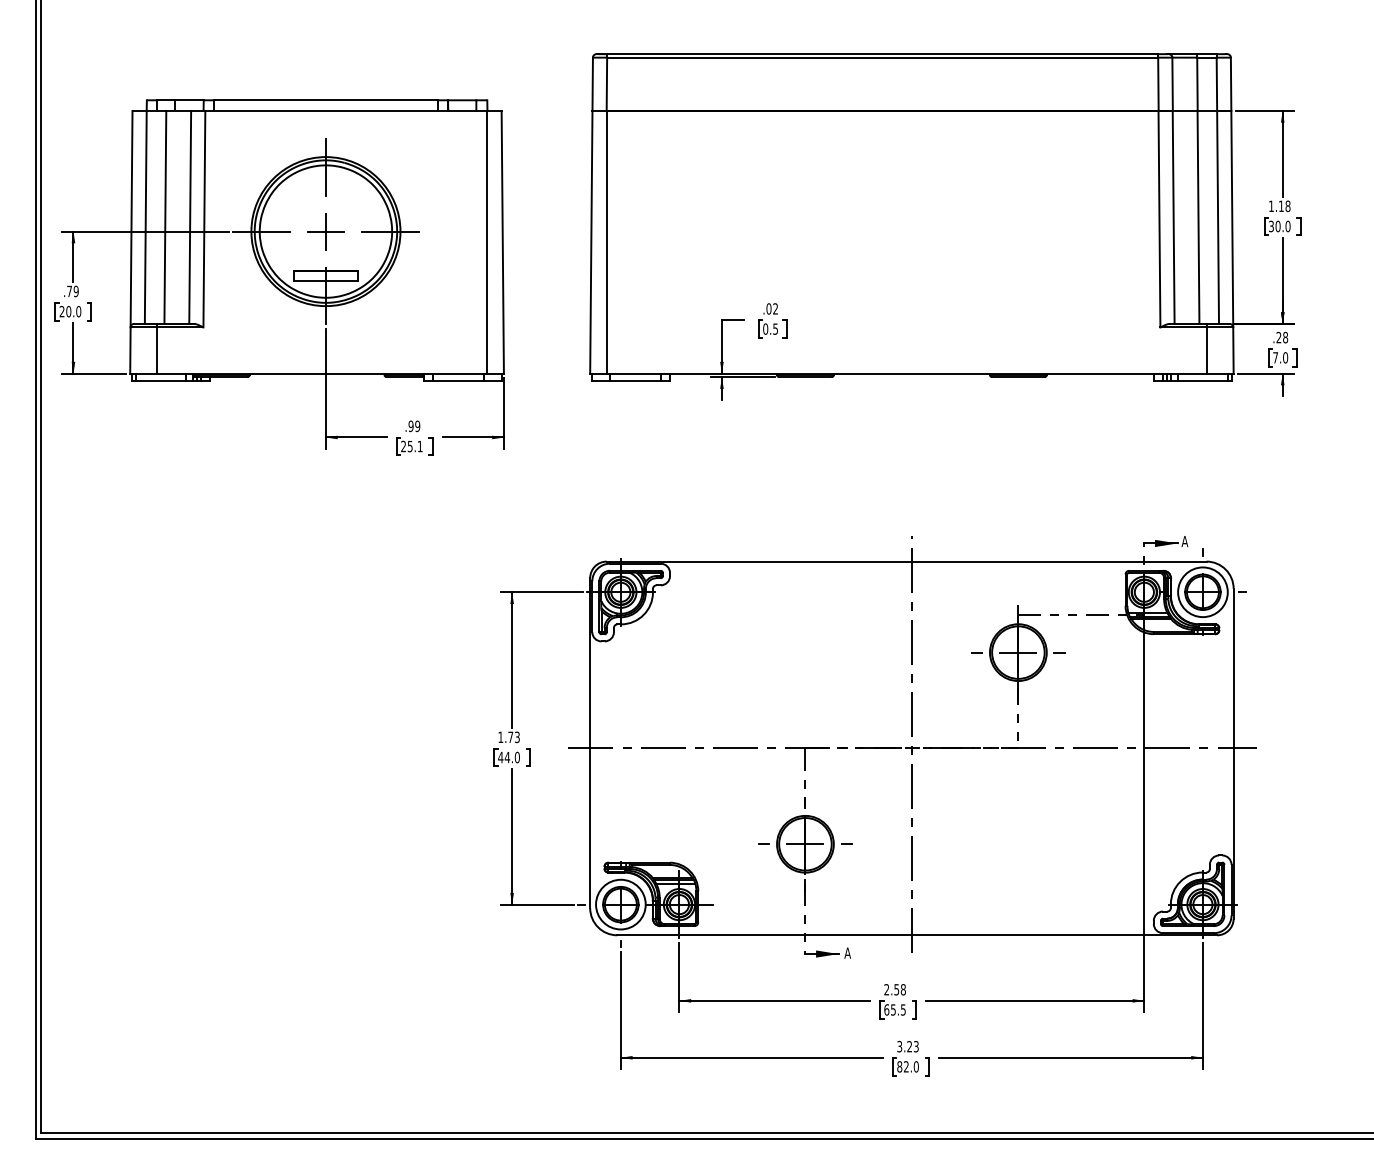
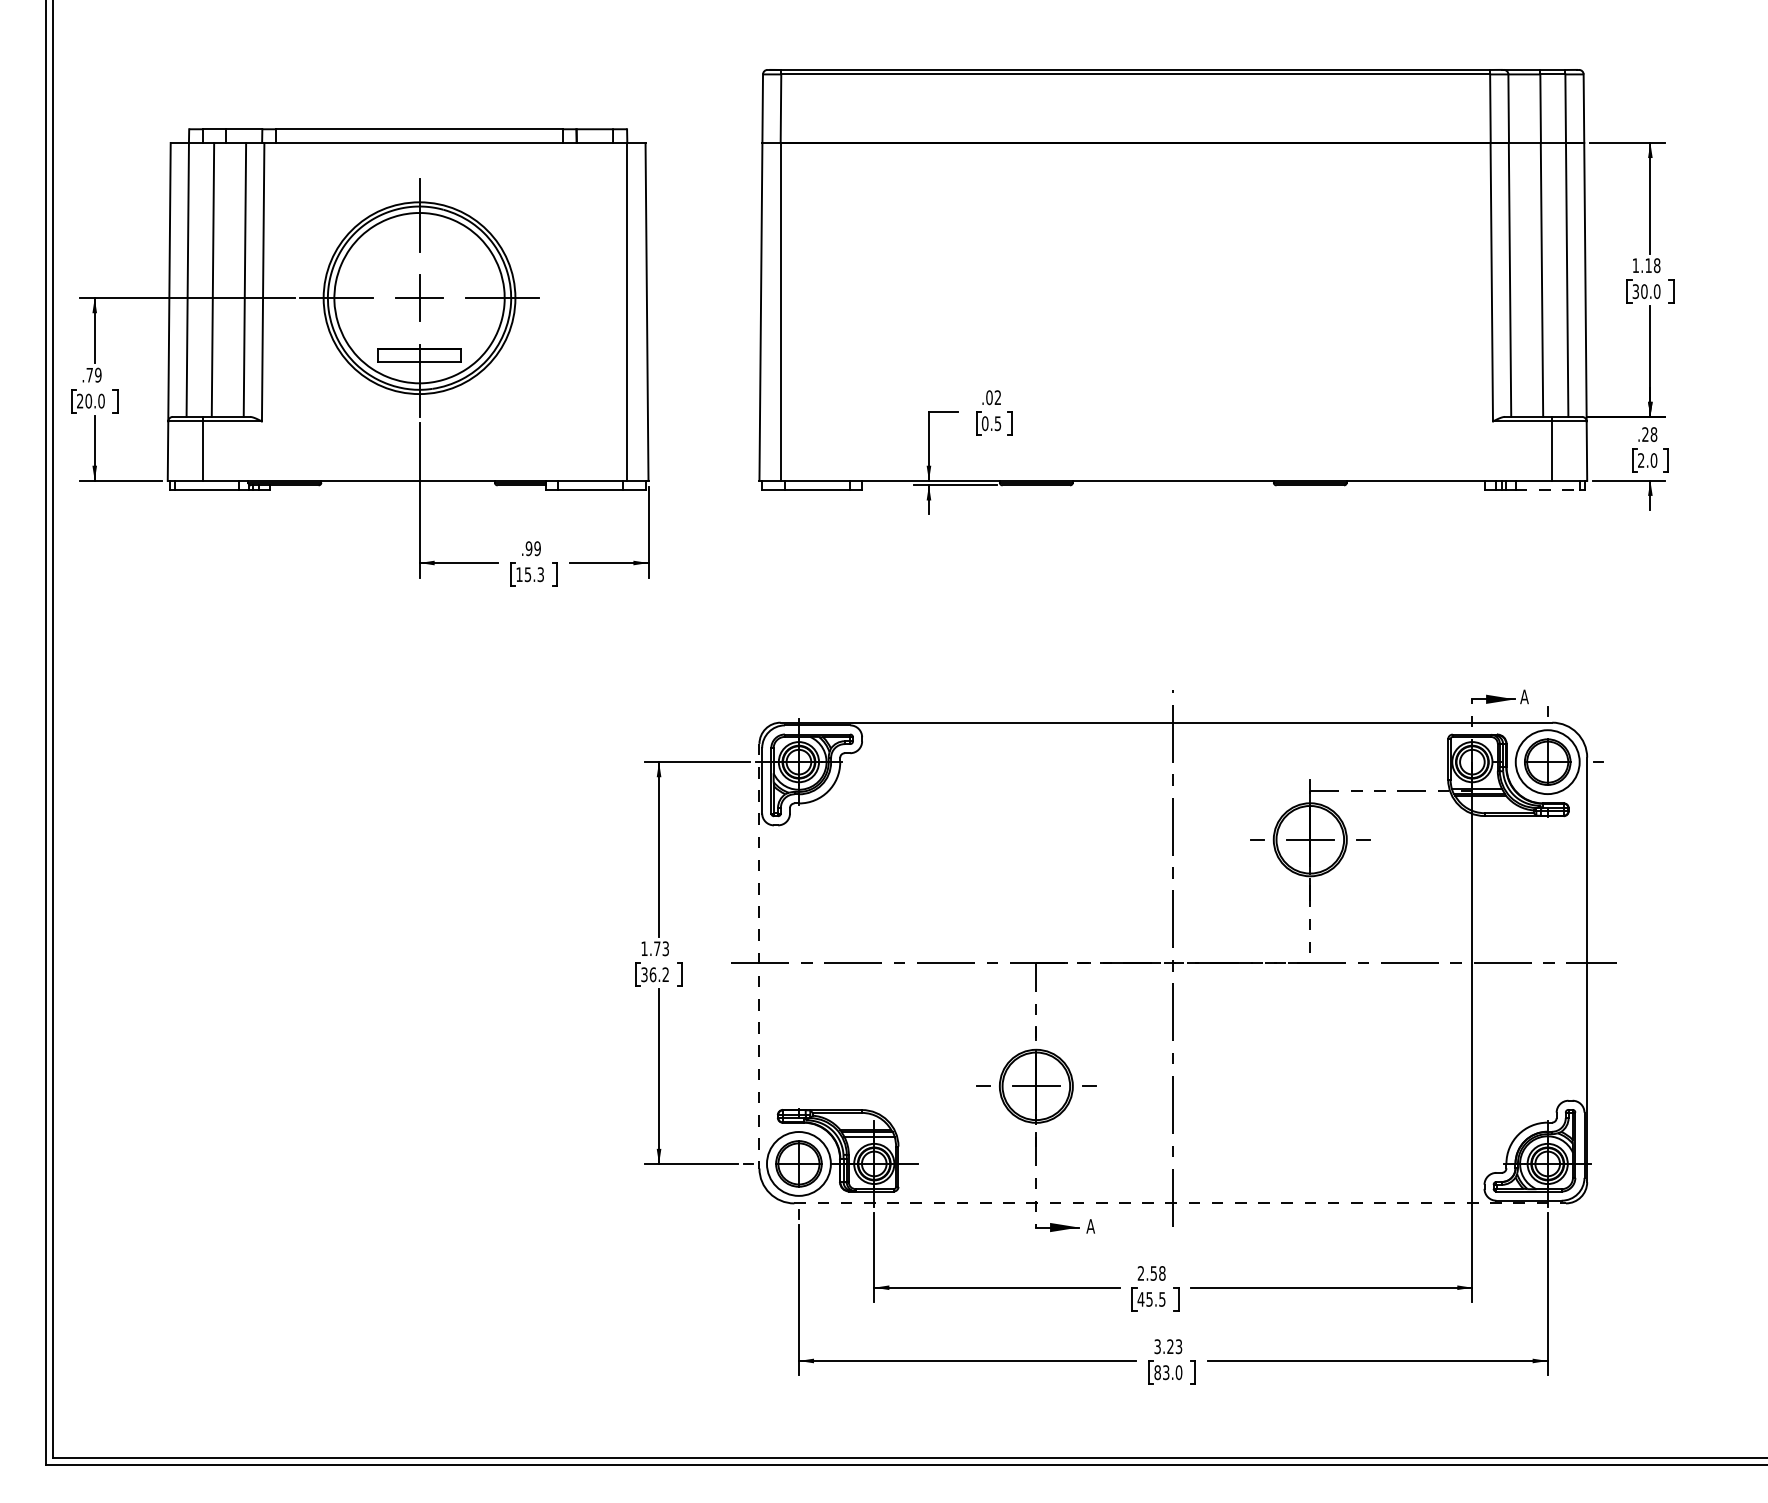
text: (1275, 357) -> (1641, 460), 7.0 -> 2.0
line: (1202, 380) -> (1547, 489), solid -> dashed
text: (411, 446) -> (529, 574), 25.1 -> 15.3
line: (590, 743) -> (759, 956), solid -> dashed
text: (508, 757) -> (654, 974), 44.0 -> 36.2
line: (917, 935) -> (1180, 1203), solid -> dashed
text: (886, 1009) -> (1140, 1298), 65.5 -> 45.5
text: (906, 1066) -> (1166, 1372), 82.0 -> 83.0

